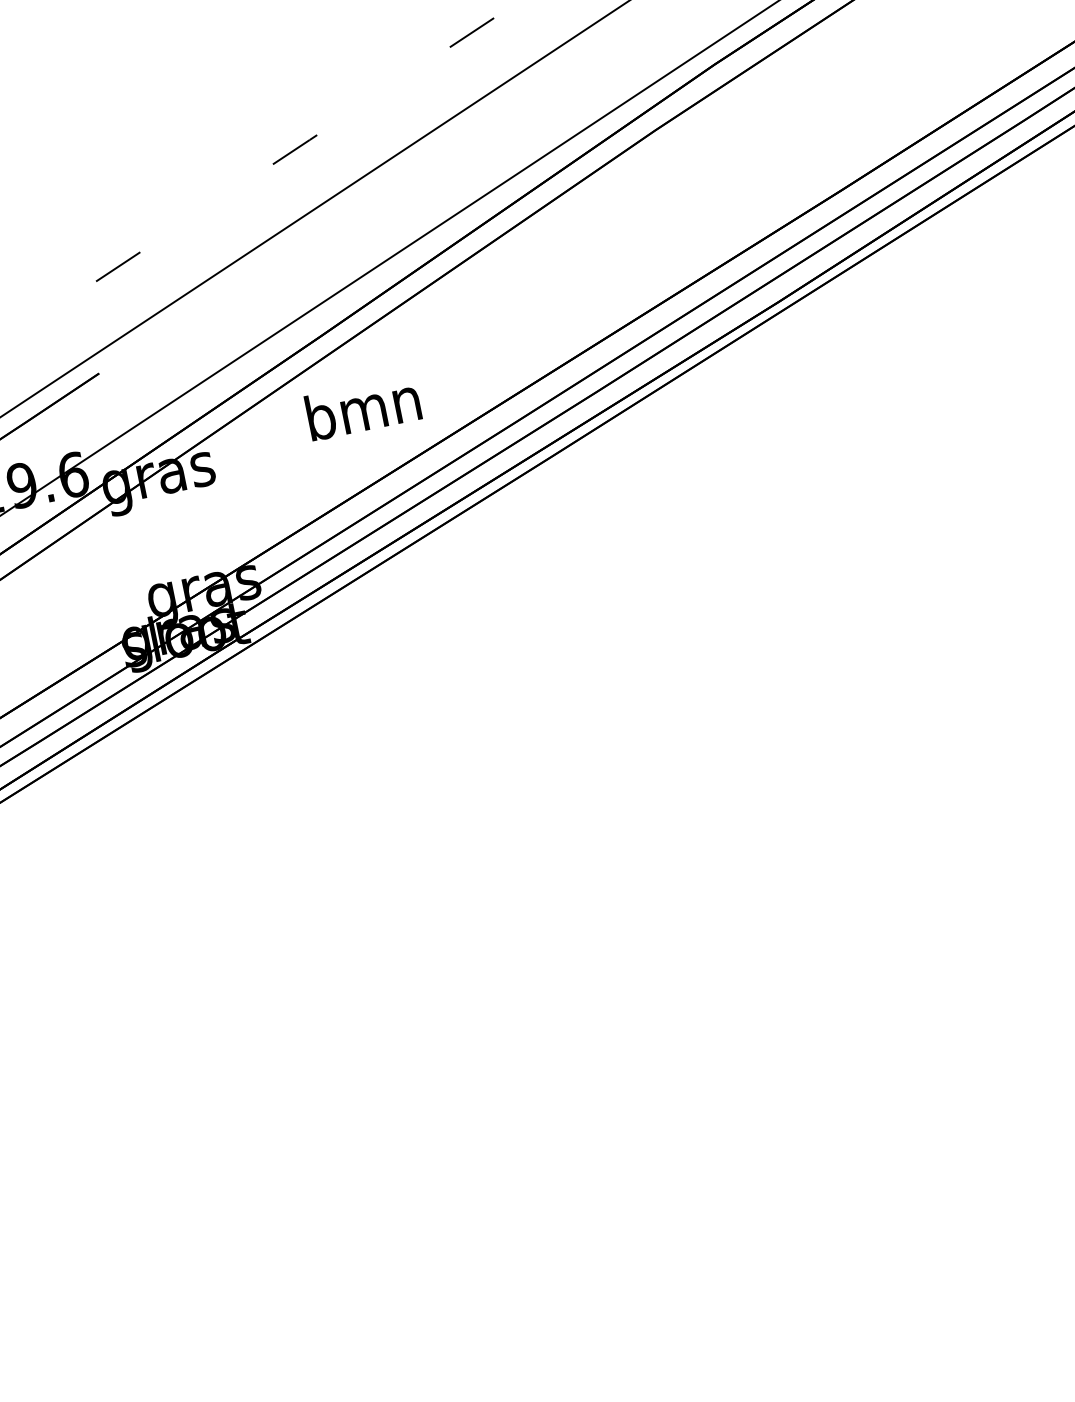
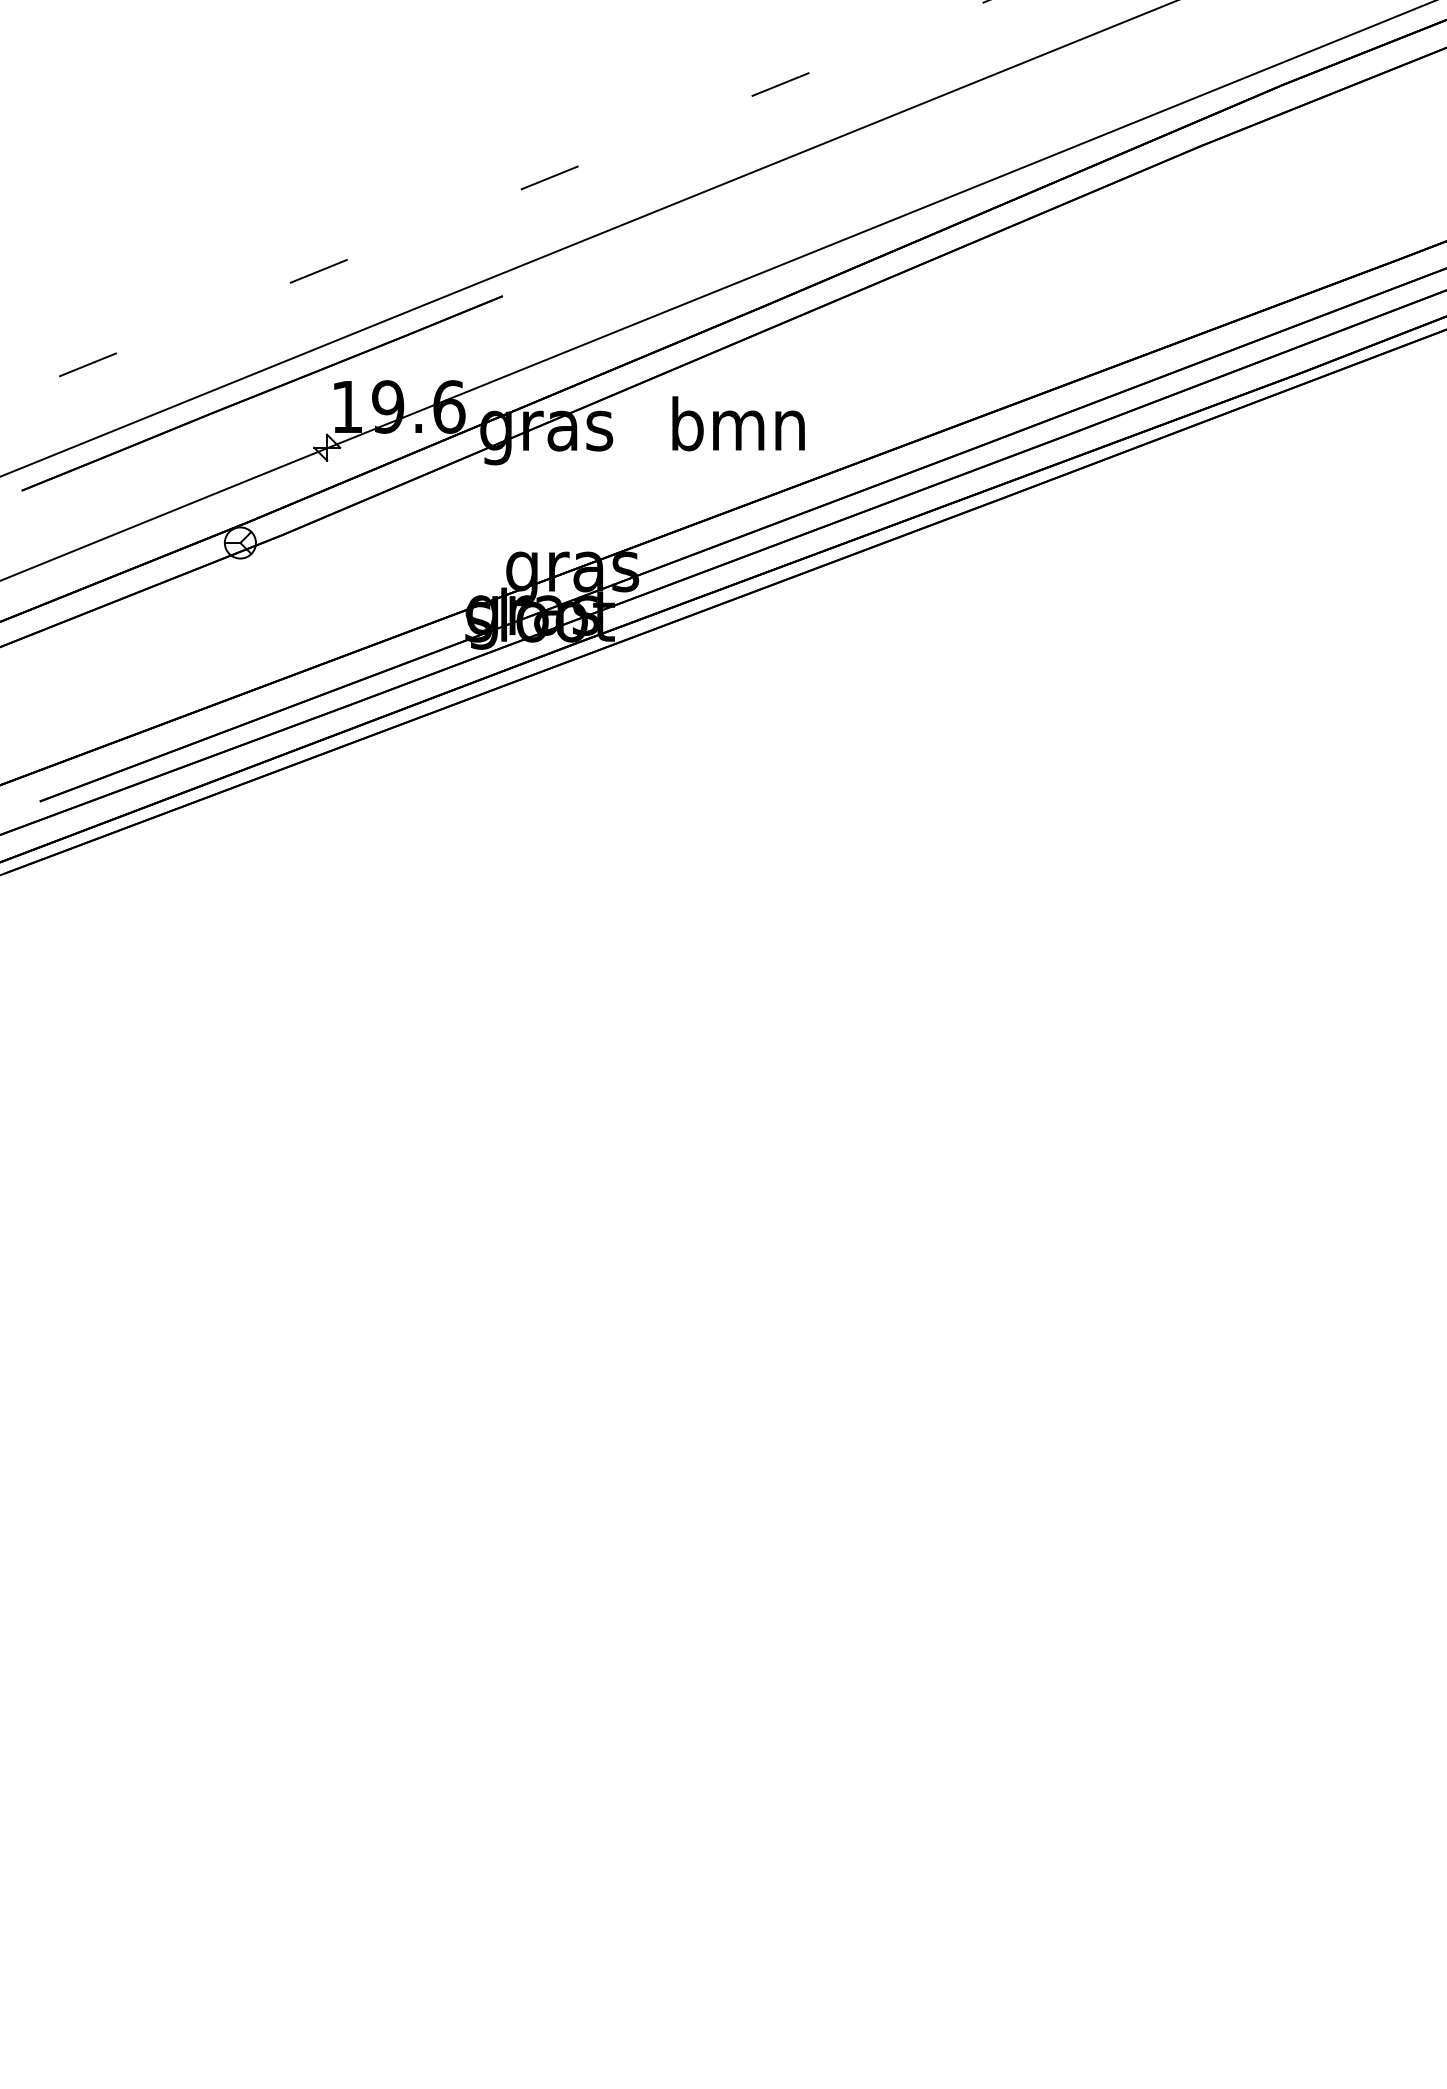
text: (363, 407) -> (738, 423), moved

